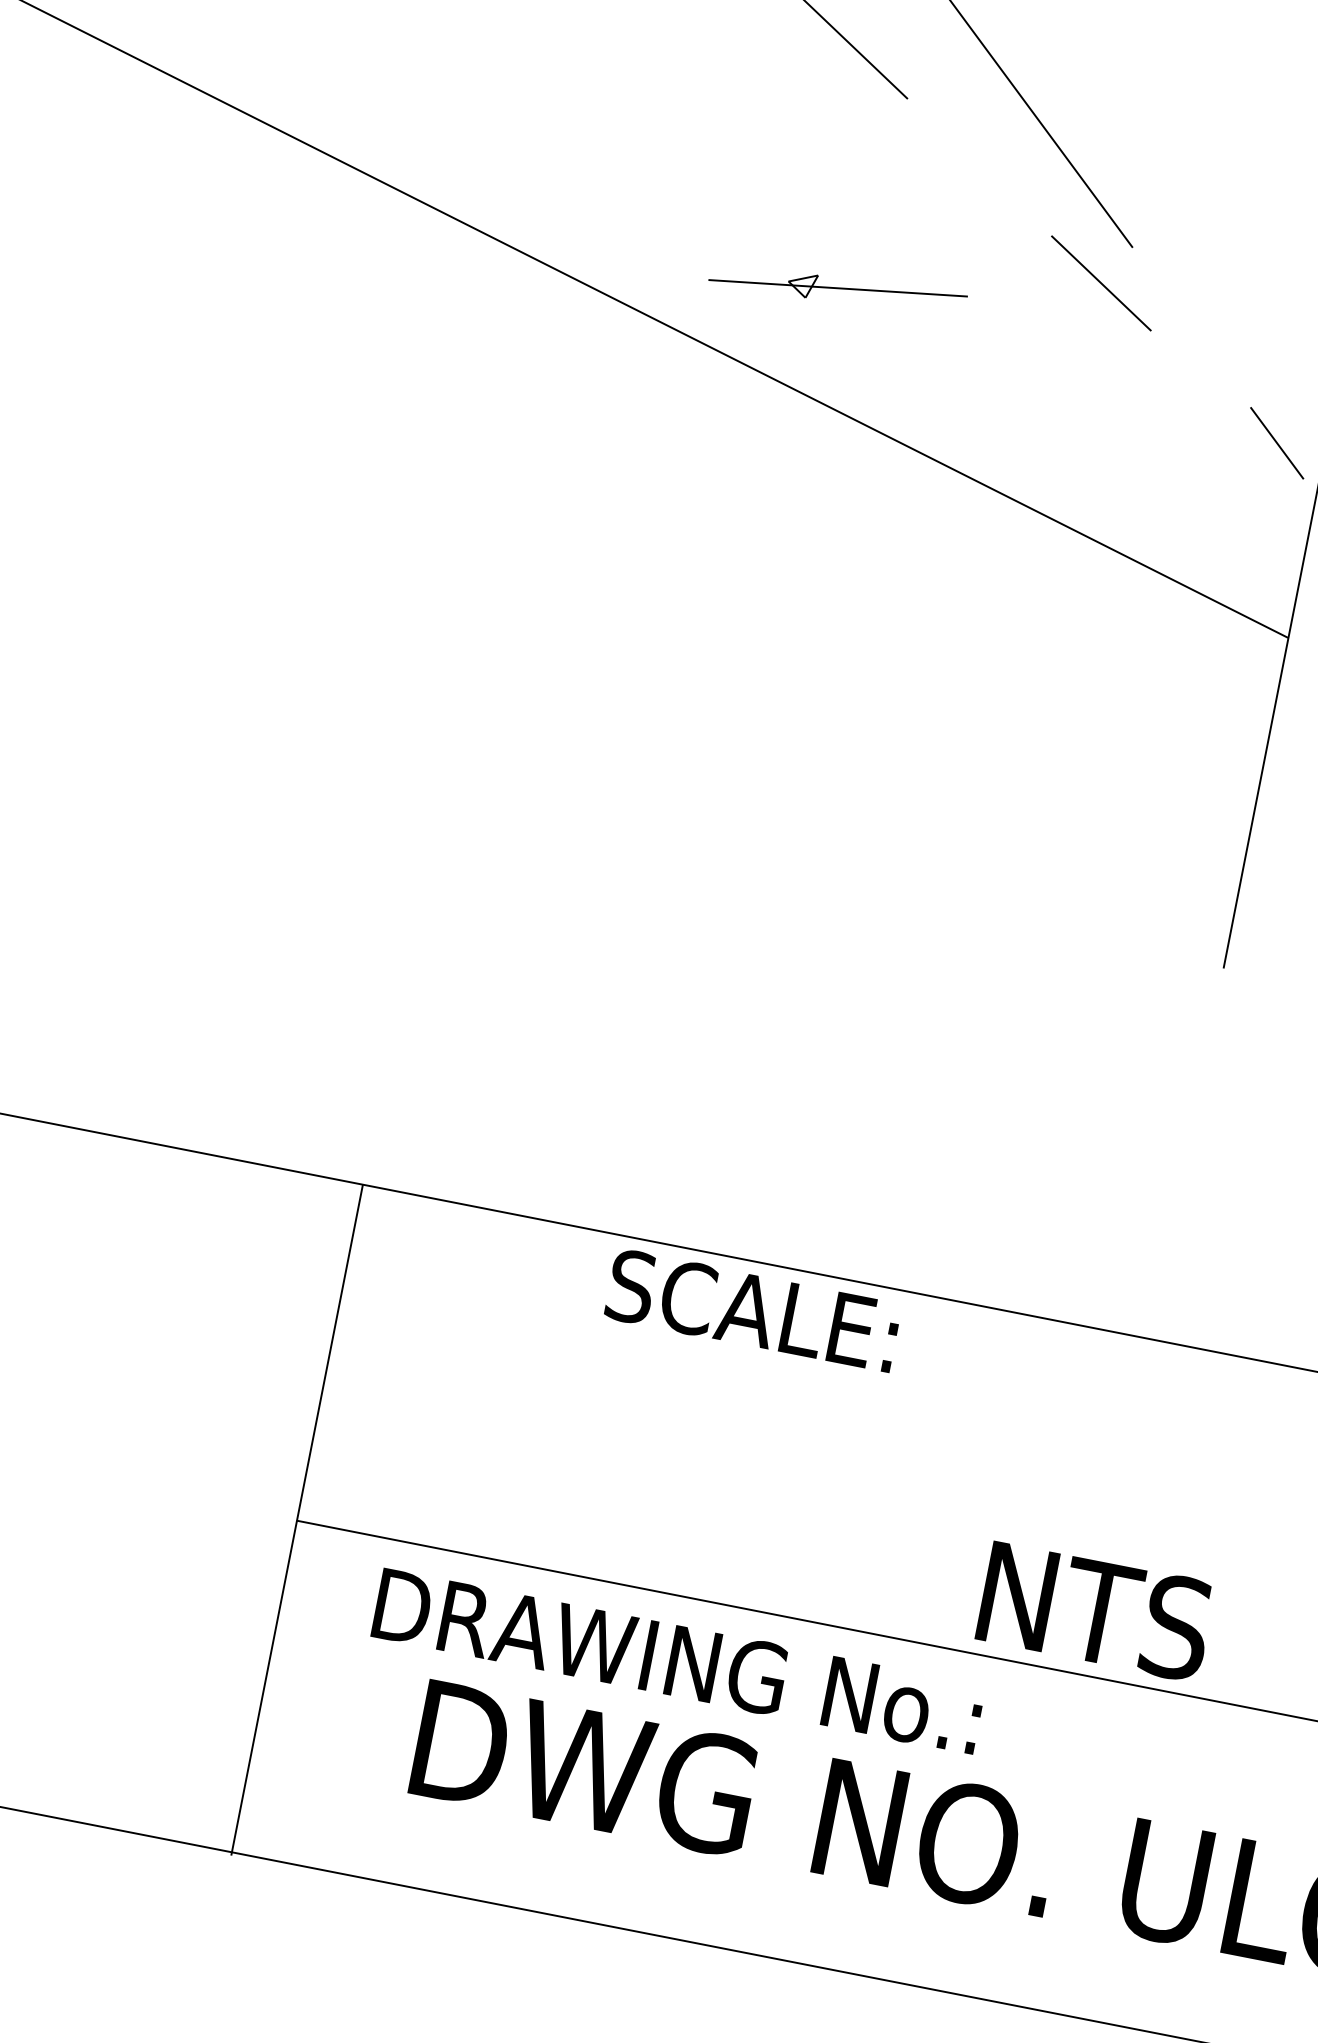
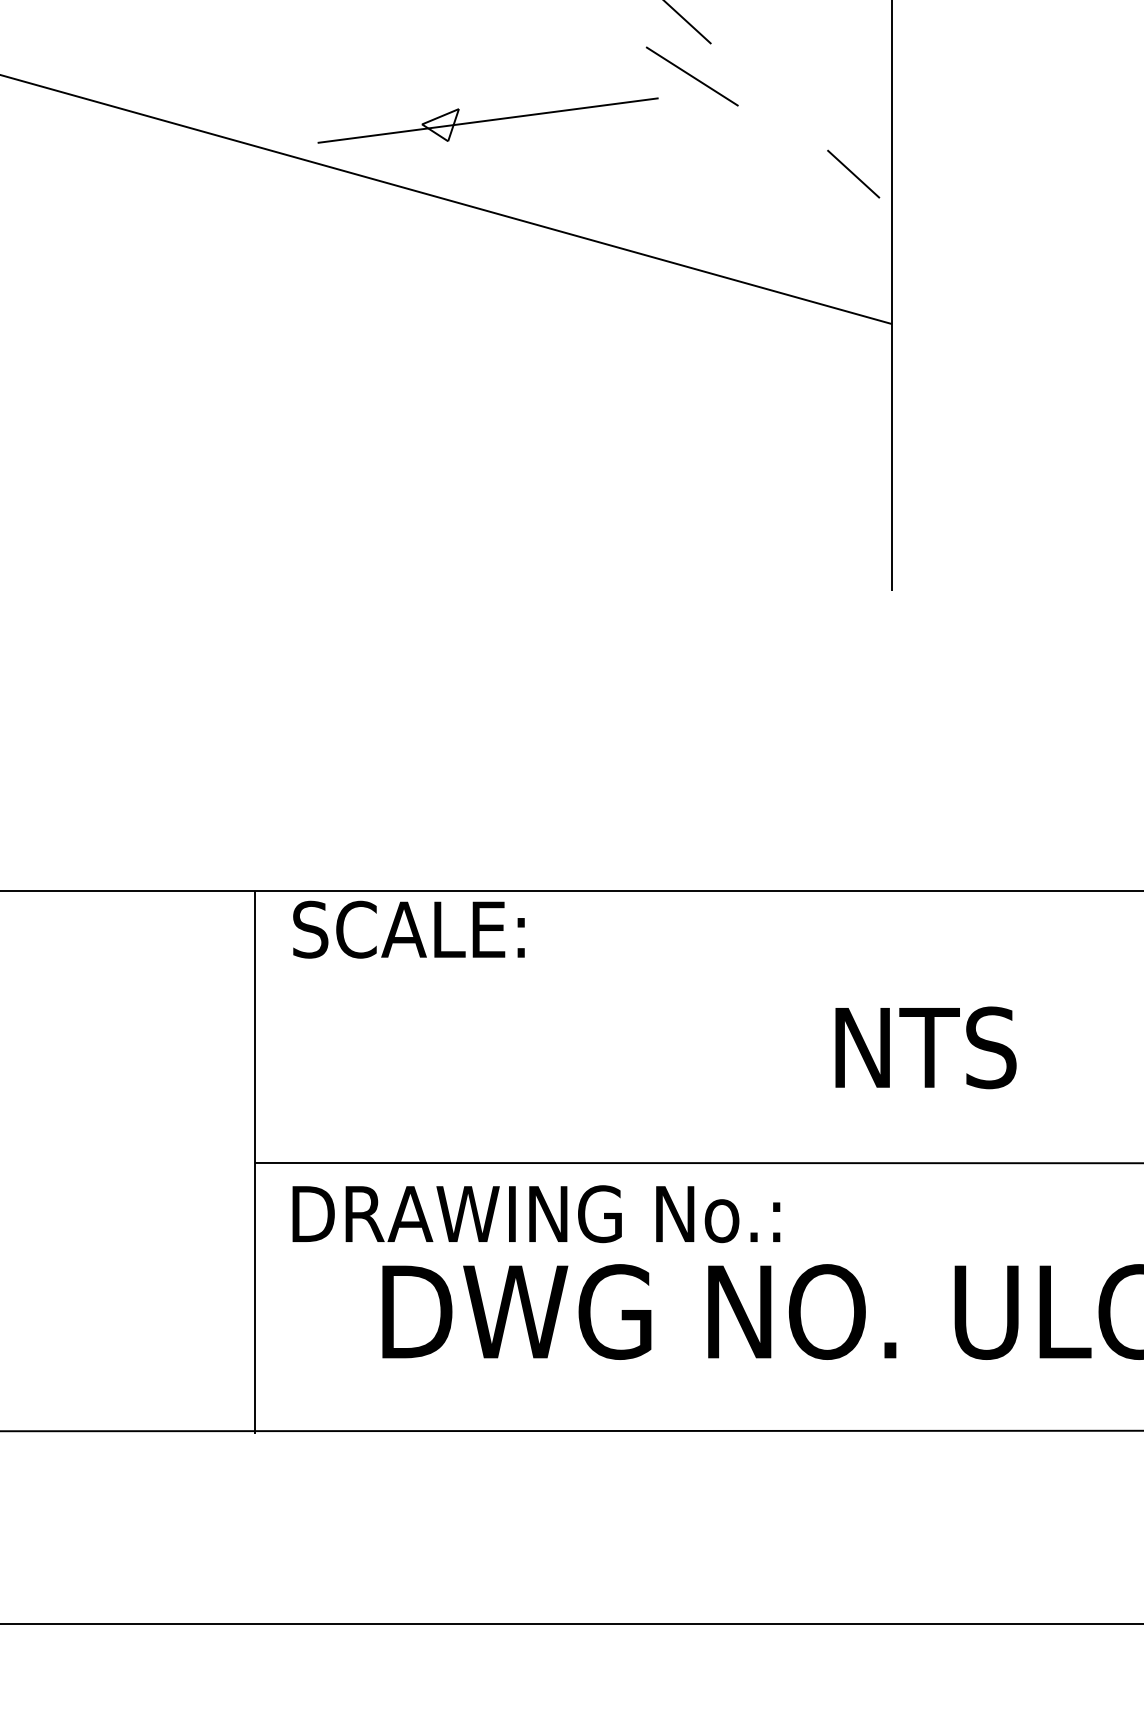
part: (837, 288) -> (487, 120), size x1.67
text: (752, 1310) -> (408, 929), moved
text: (1095, 1611) -> (925, 1047), moved
text: (678, 1661) -> (536, 1214), moved

